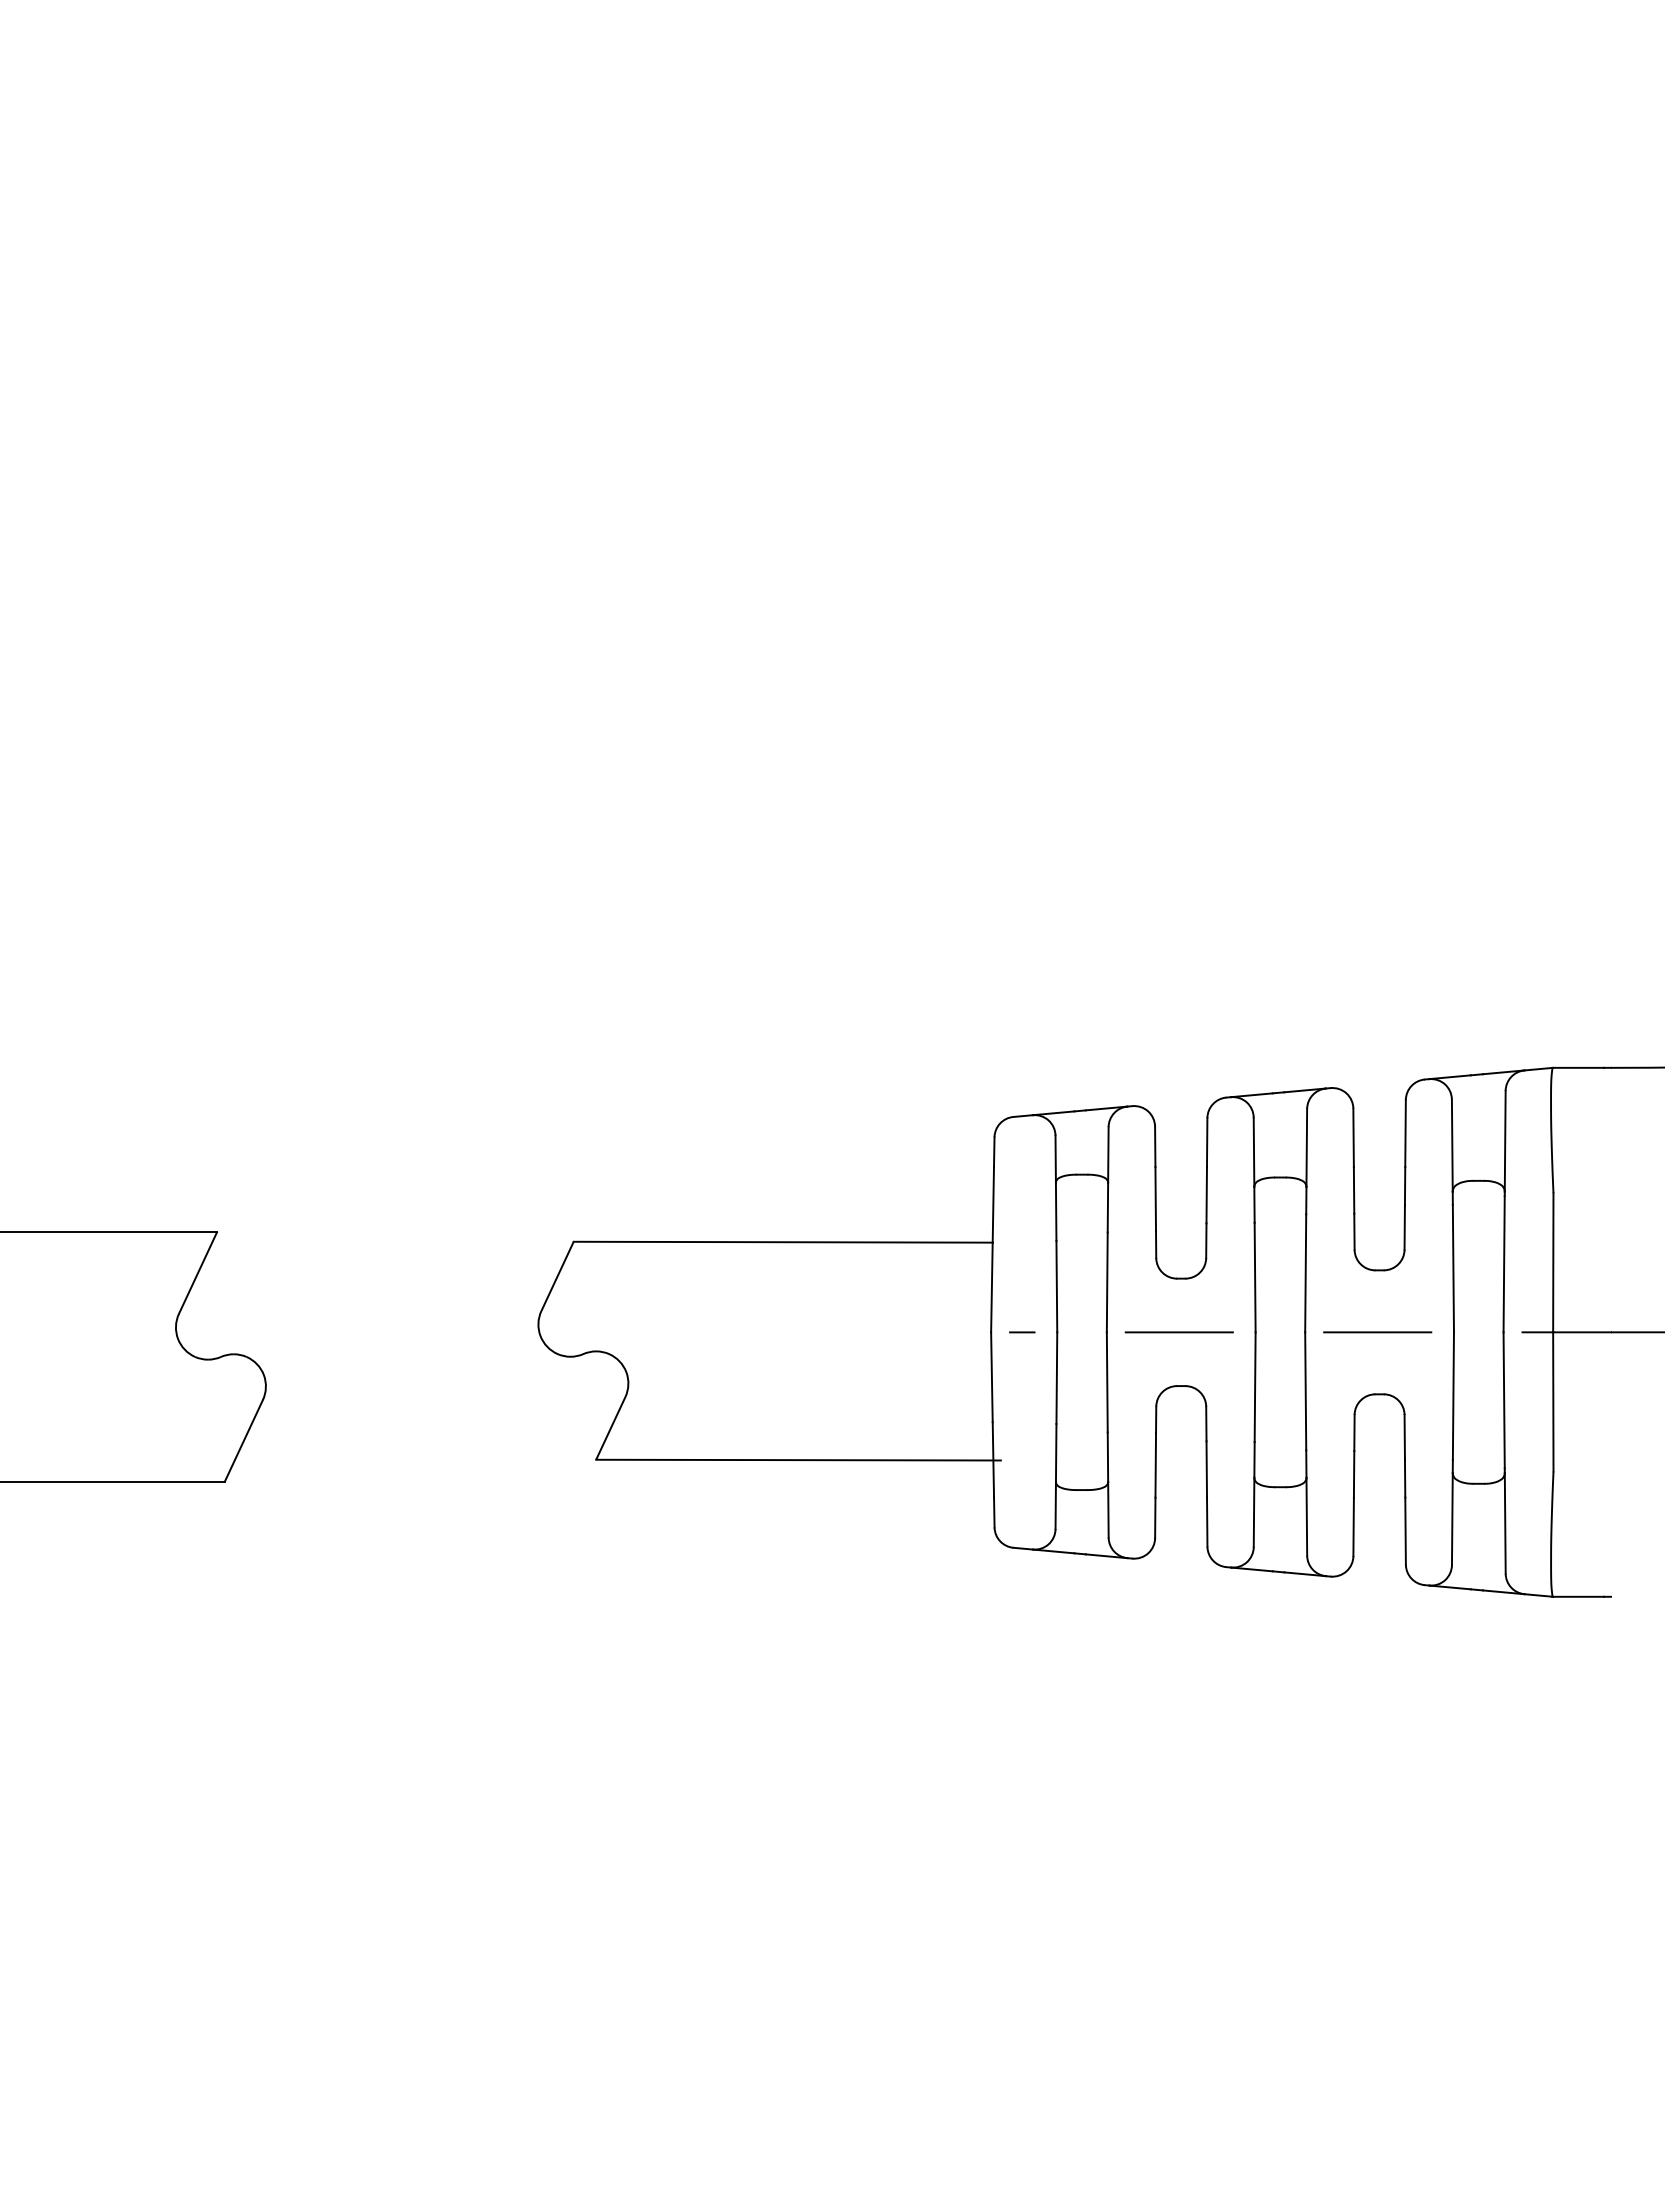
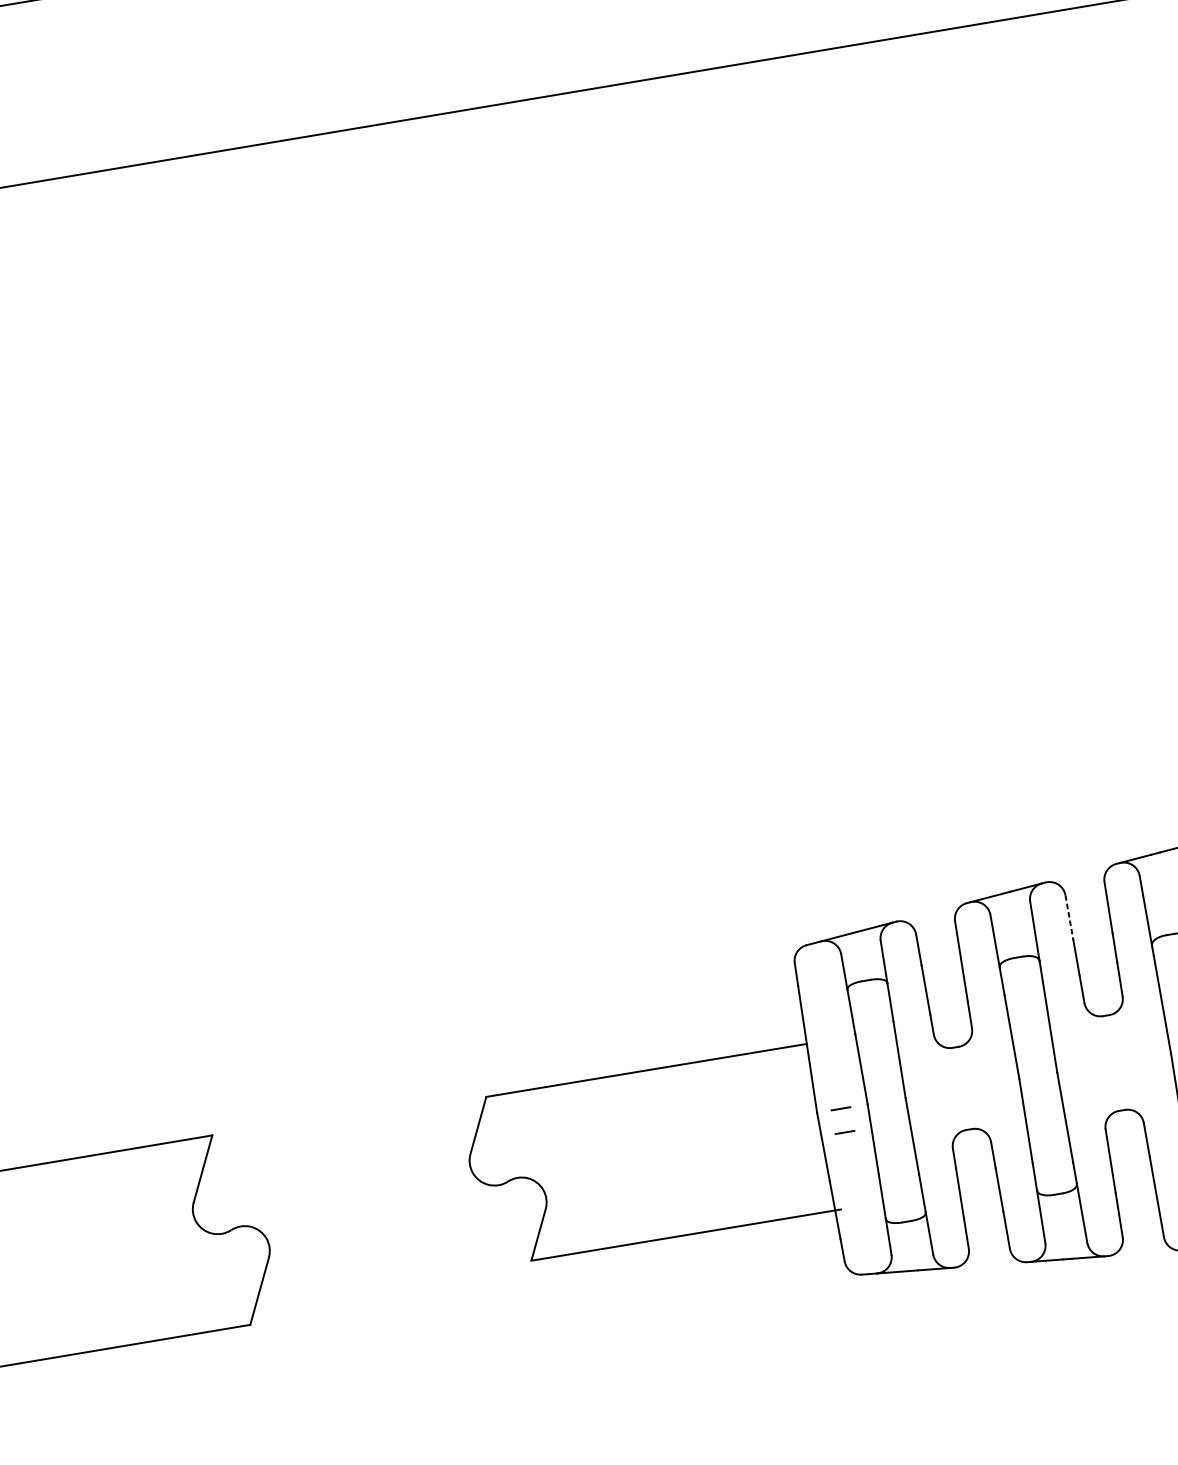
line: (1353, 1138) -> (1069, 918), solid -> dashed
line: (1178, 1332) -> (960, 1088), removed
line: (1377, 1332) -> (1112, 1063), removed
line: (1022, 1363) -> (845, 1132), added

